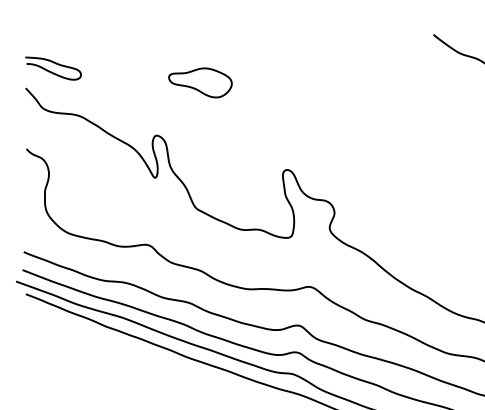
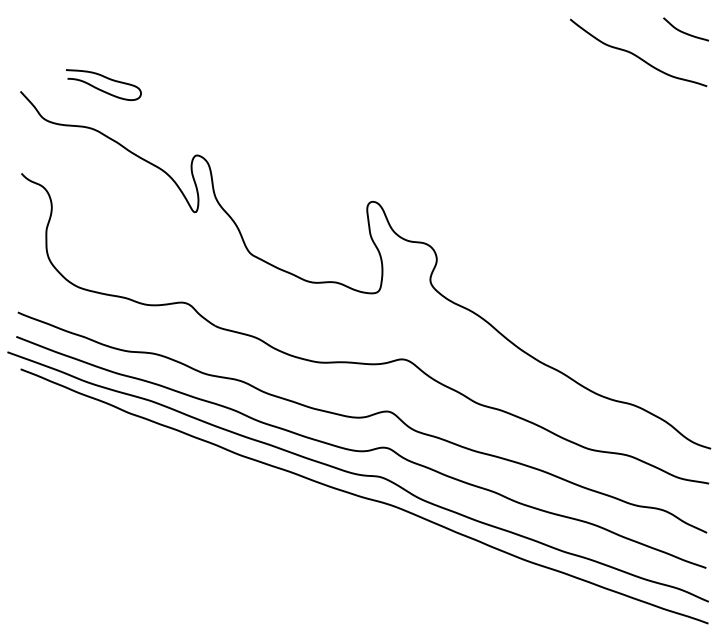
curve: (51, 71) -> (101, 89), moved
part: (200, 82) -> (255, 83), removed

